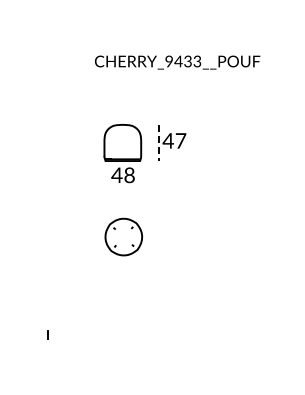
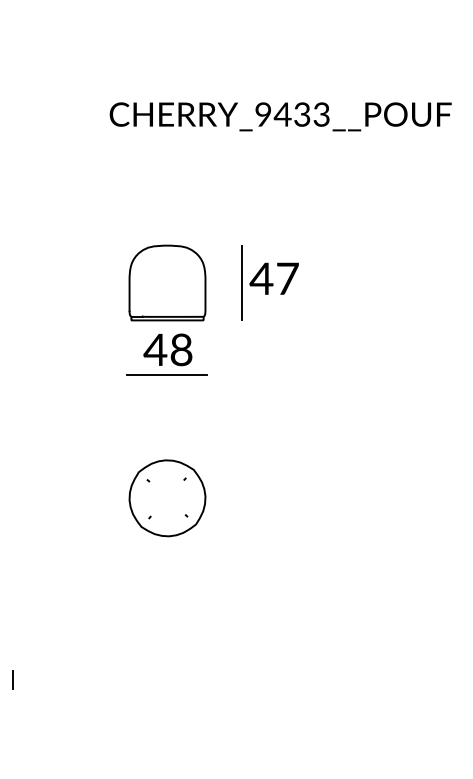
line: (158, 142) -> (241, 282), dashed -> solid
line: (122, 187) -> (166, 375), added
part: (123, 236) -> (166, 497), moved

